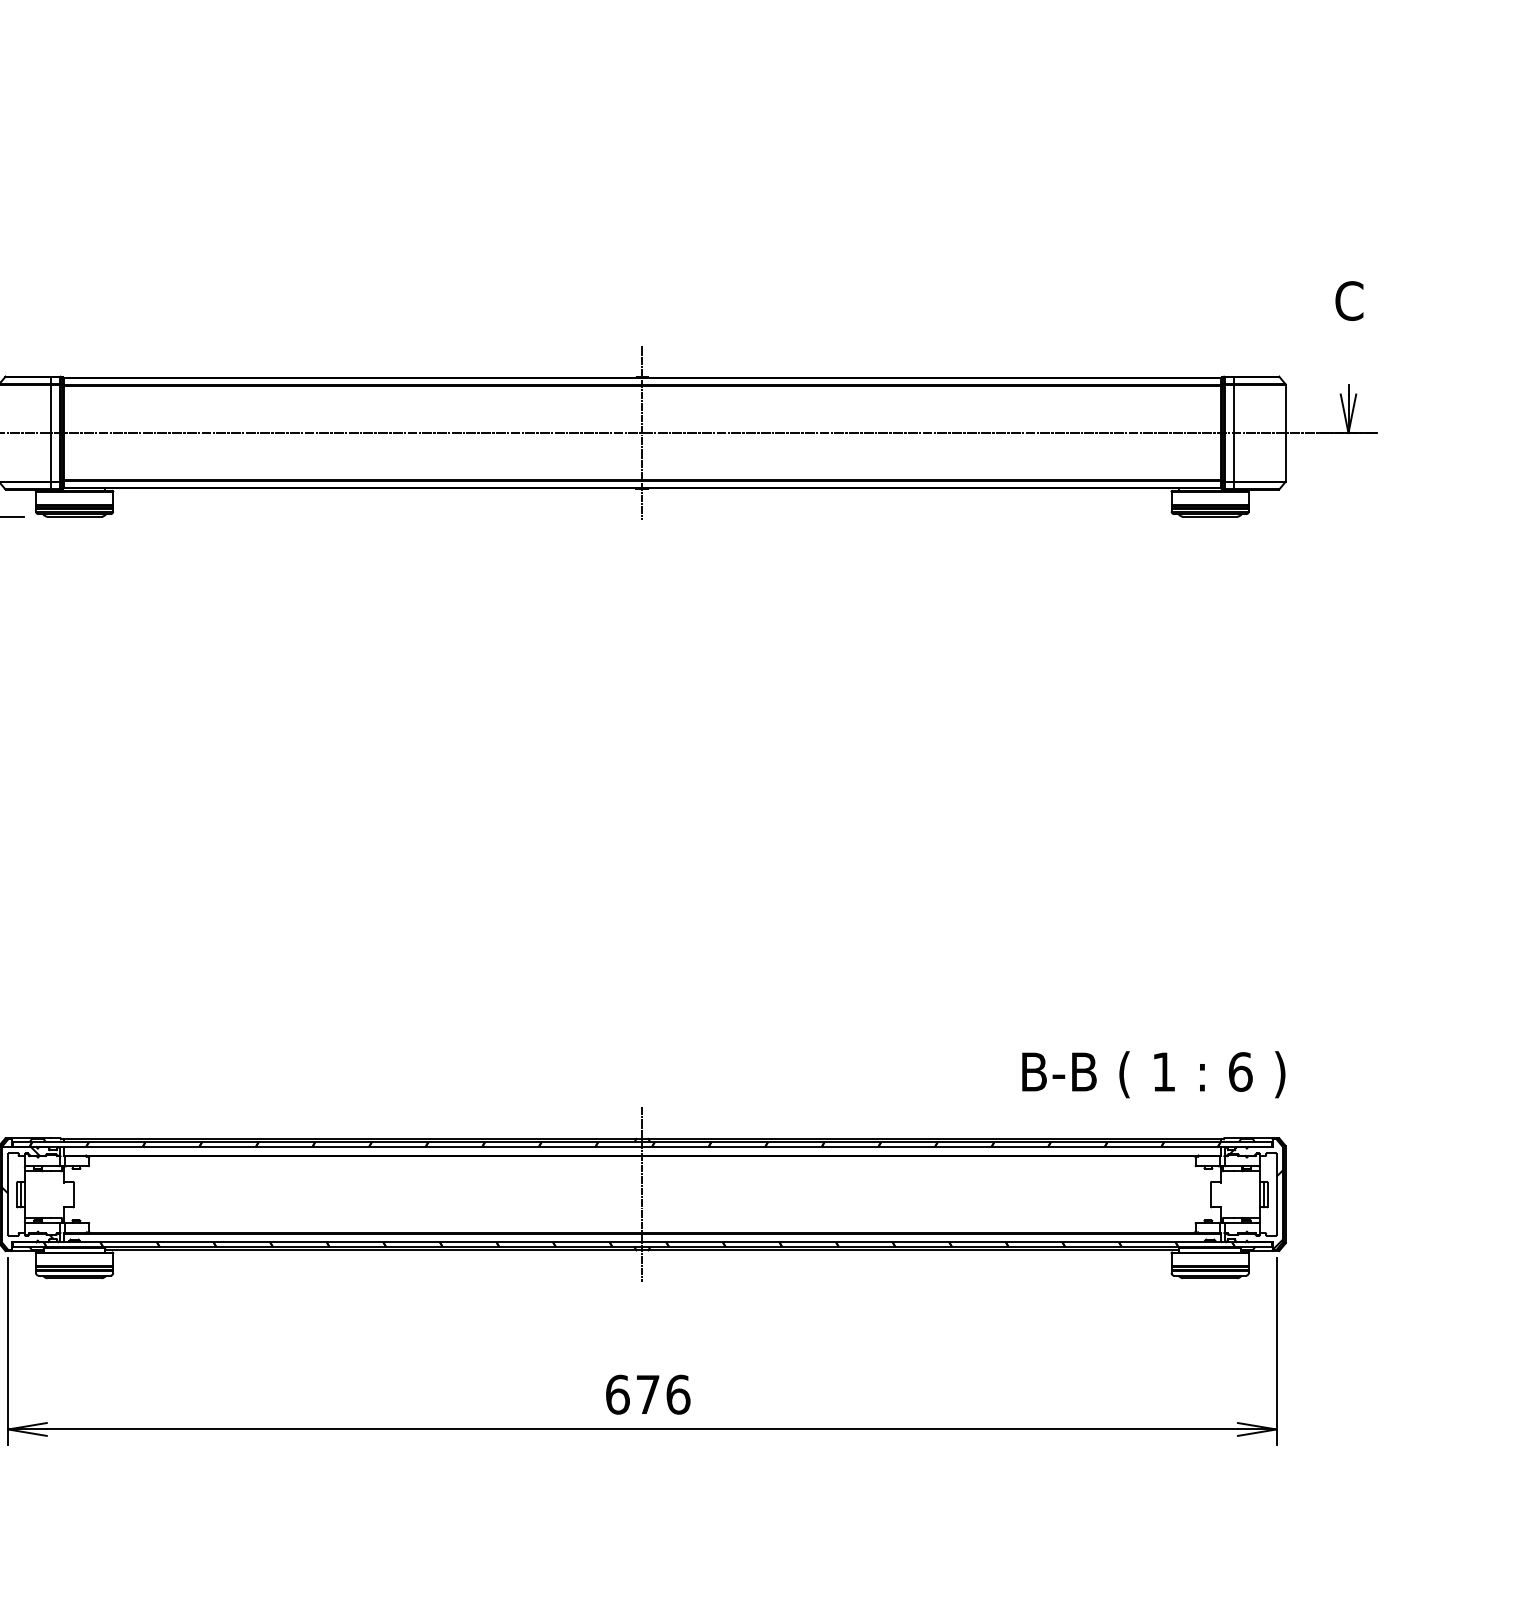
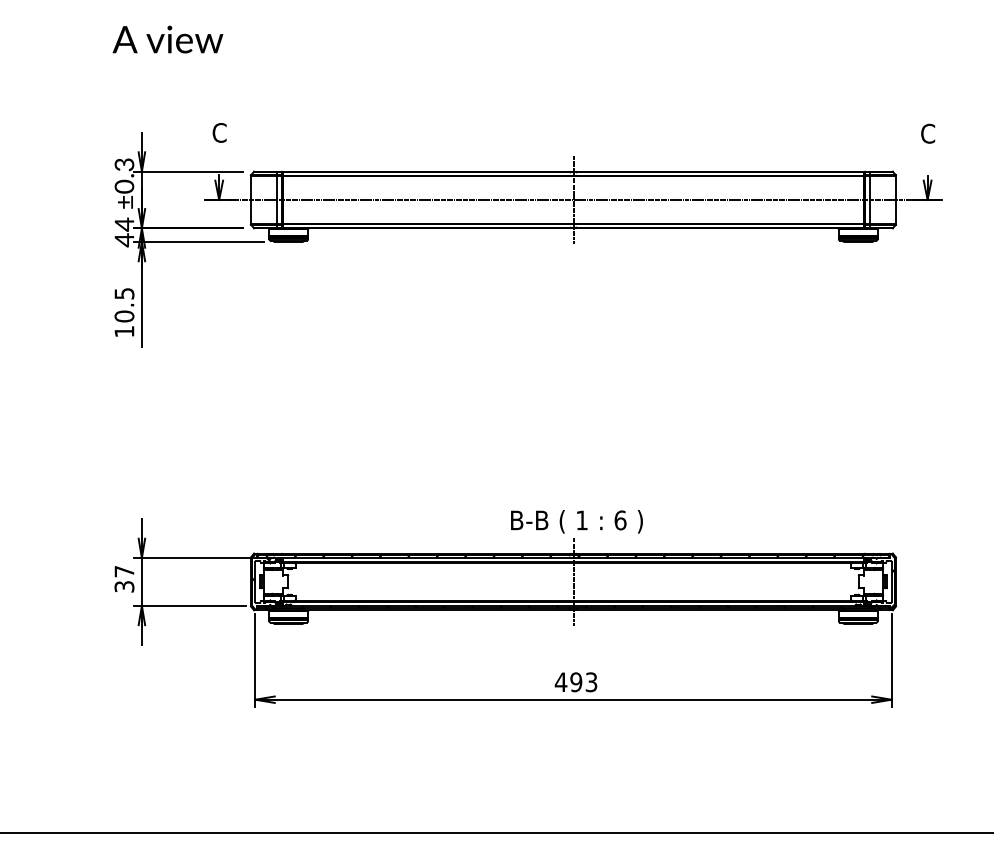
text: (1152, 1074) -> (576, 521), moved
text: (646, 1395) -> (575, 682), 676 -> 493

